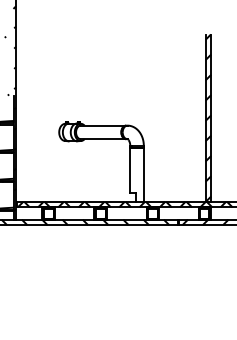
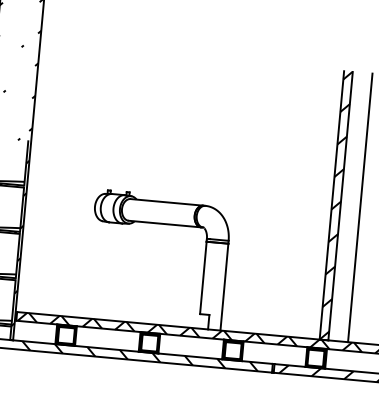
line: (223, 117) -> (360, 206), added

